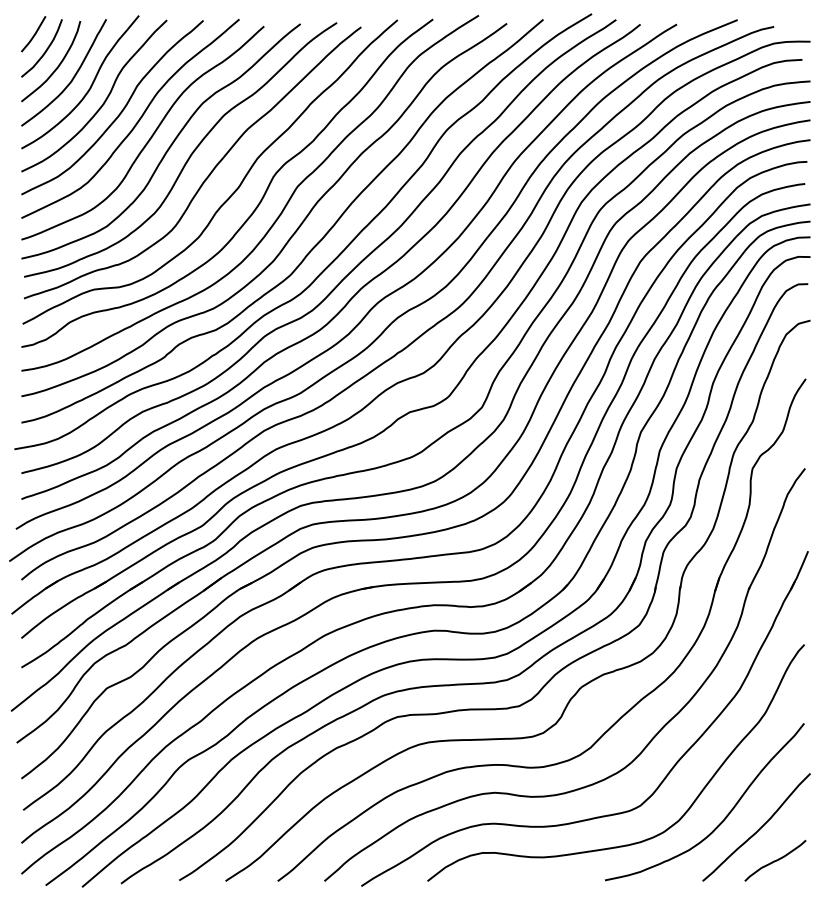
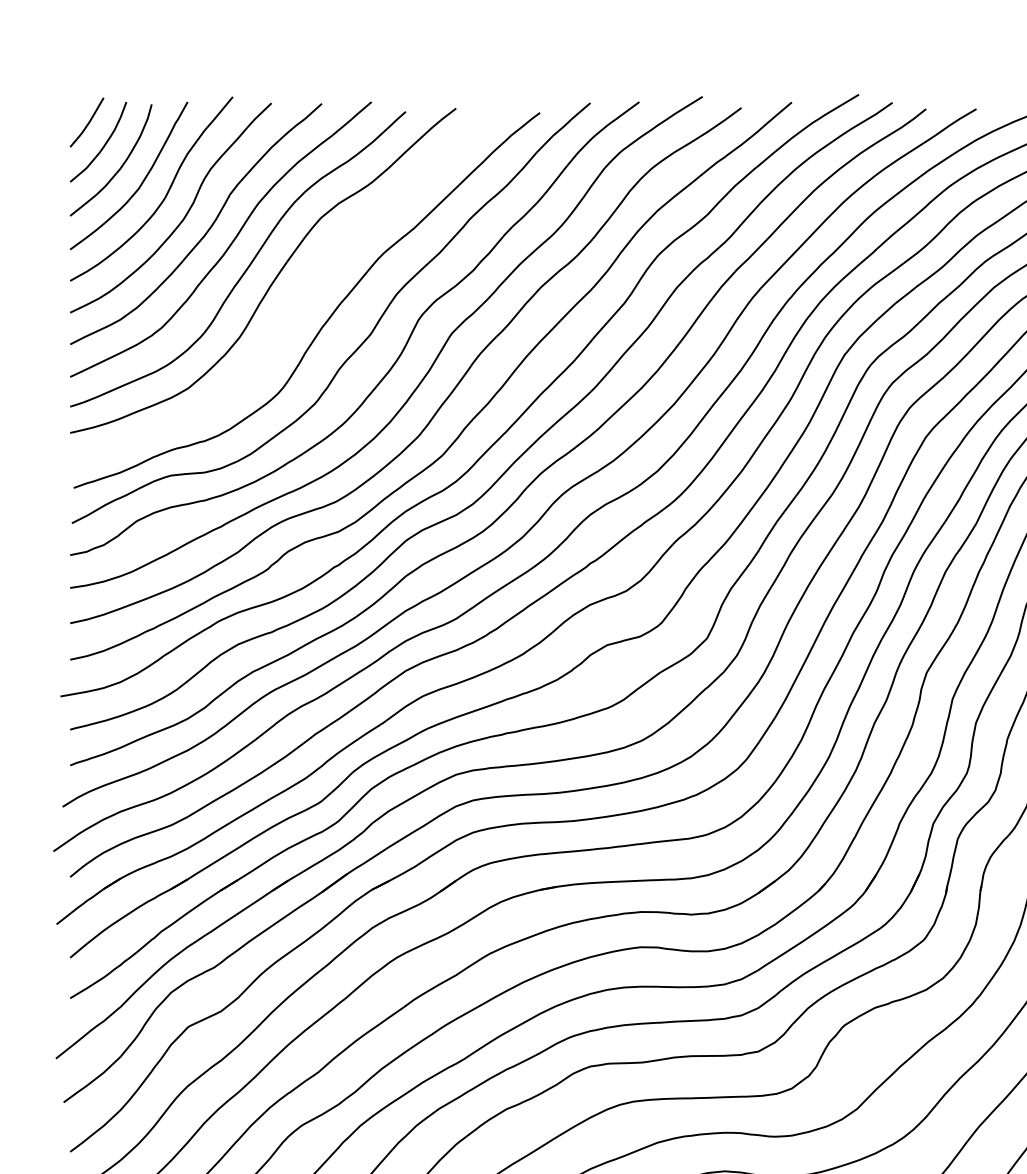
curve: (189, 155) -> (302, 290), removed

